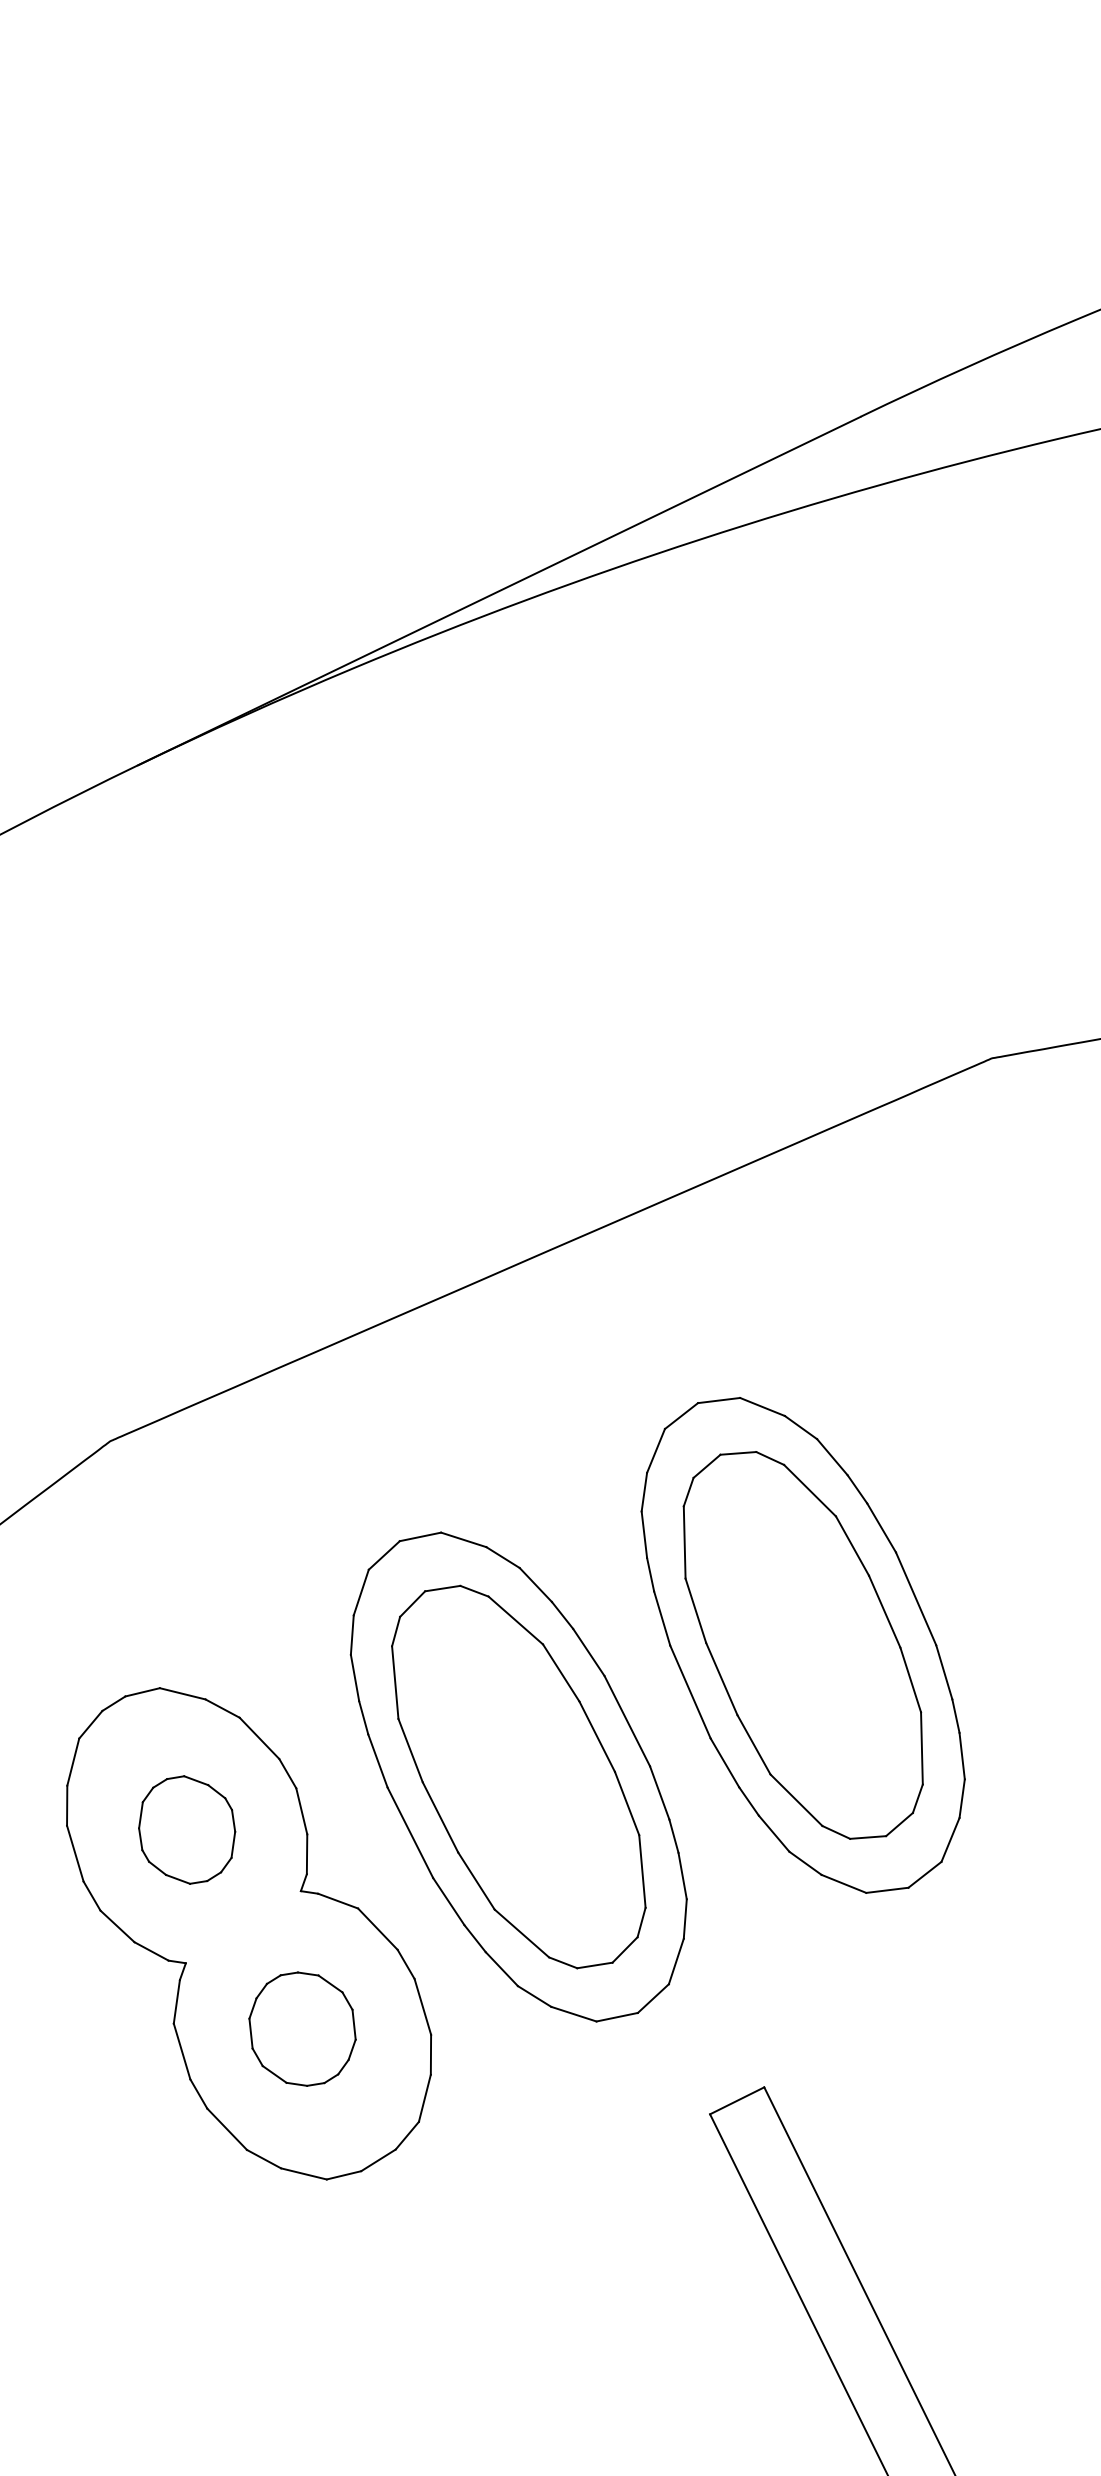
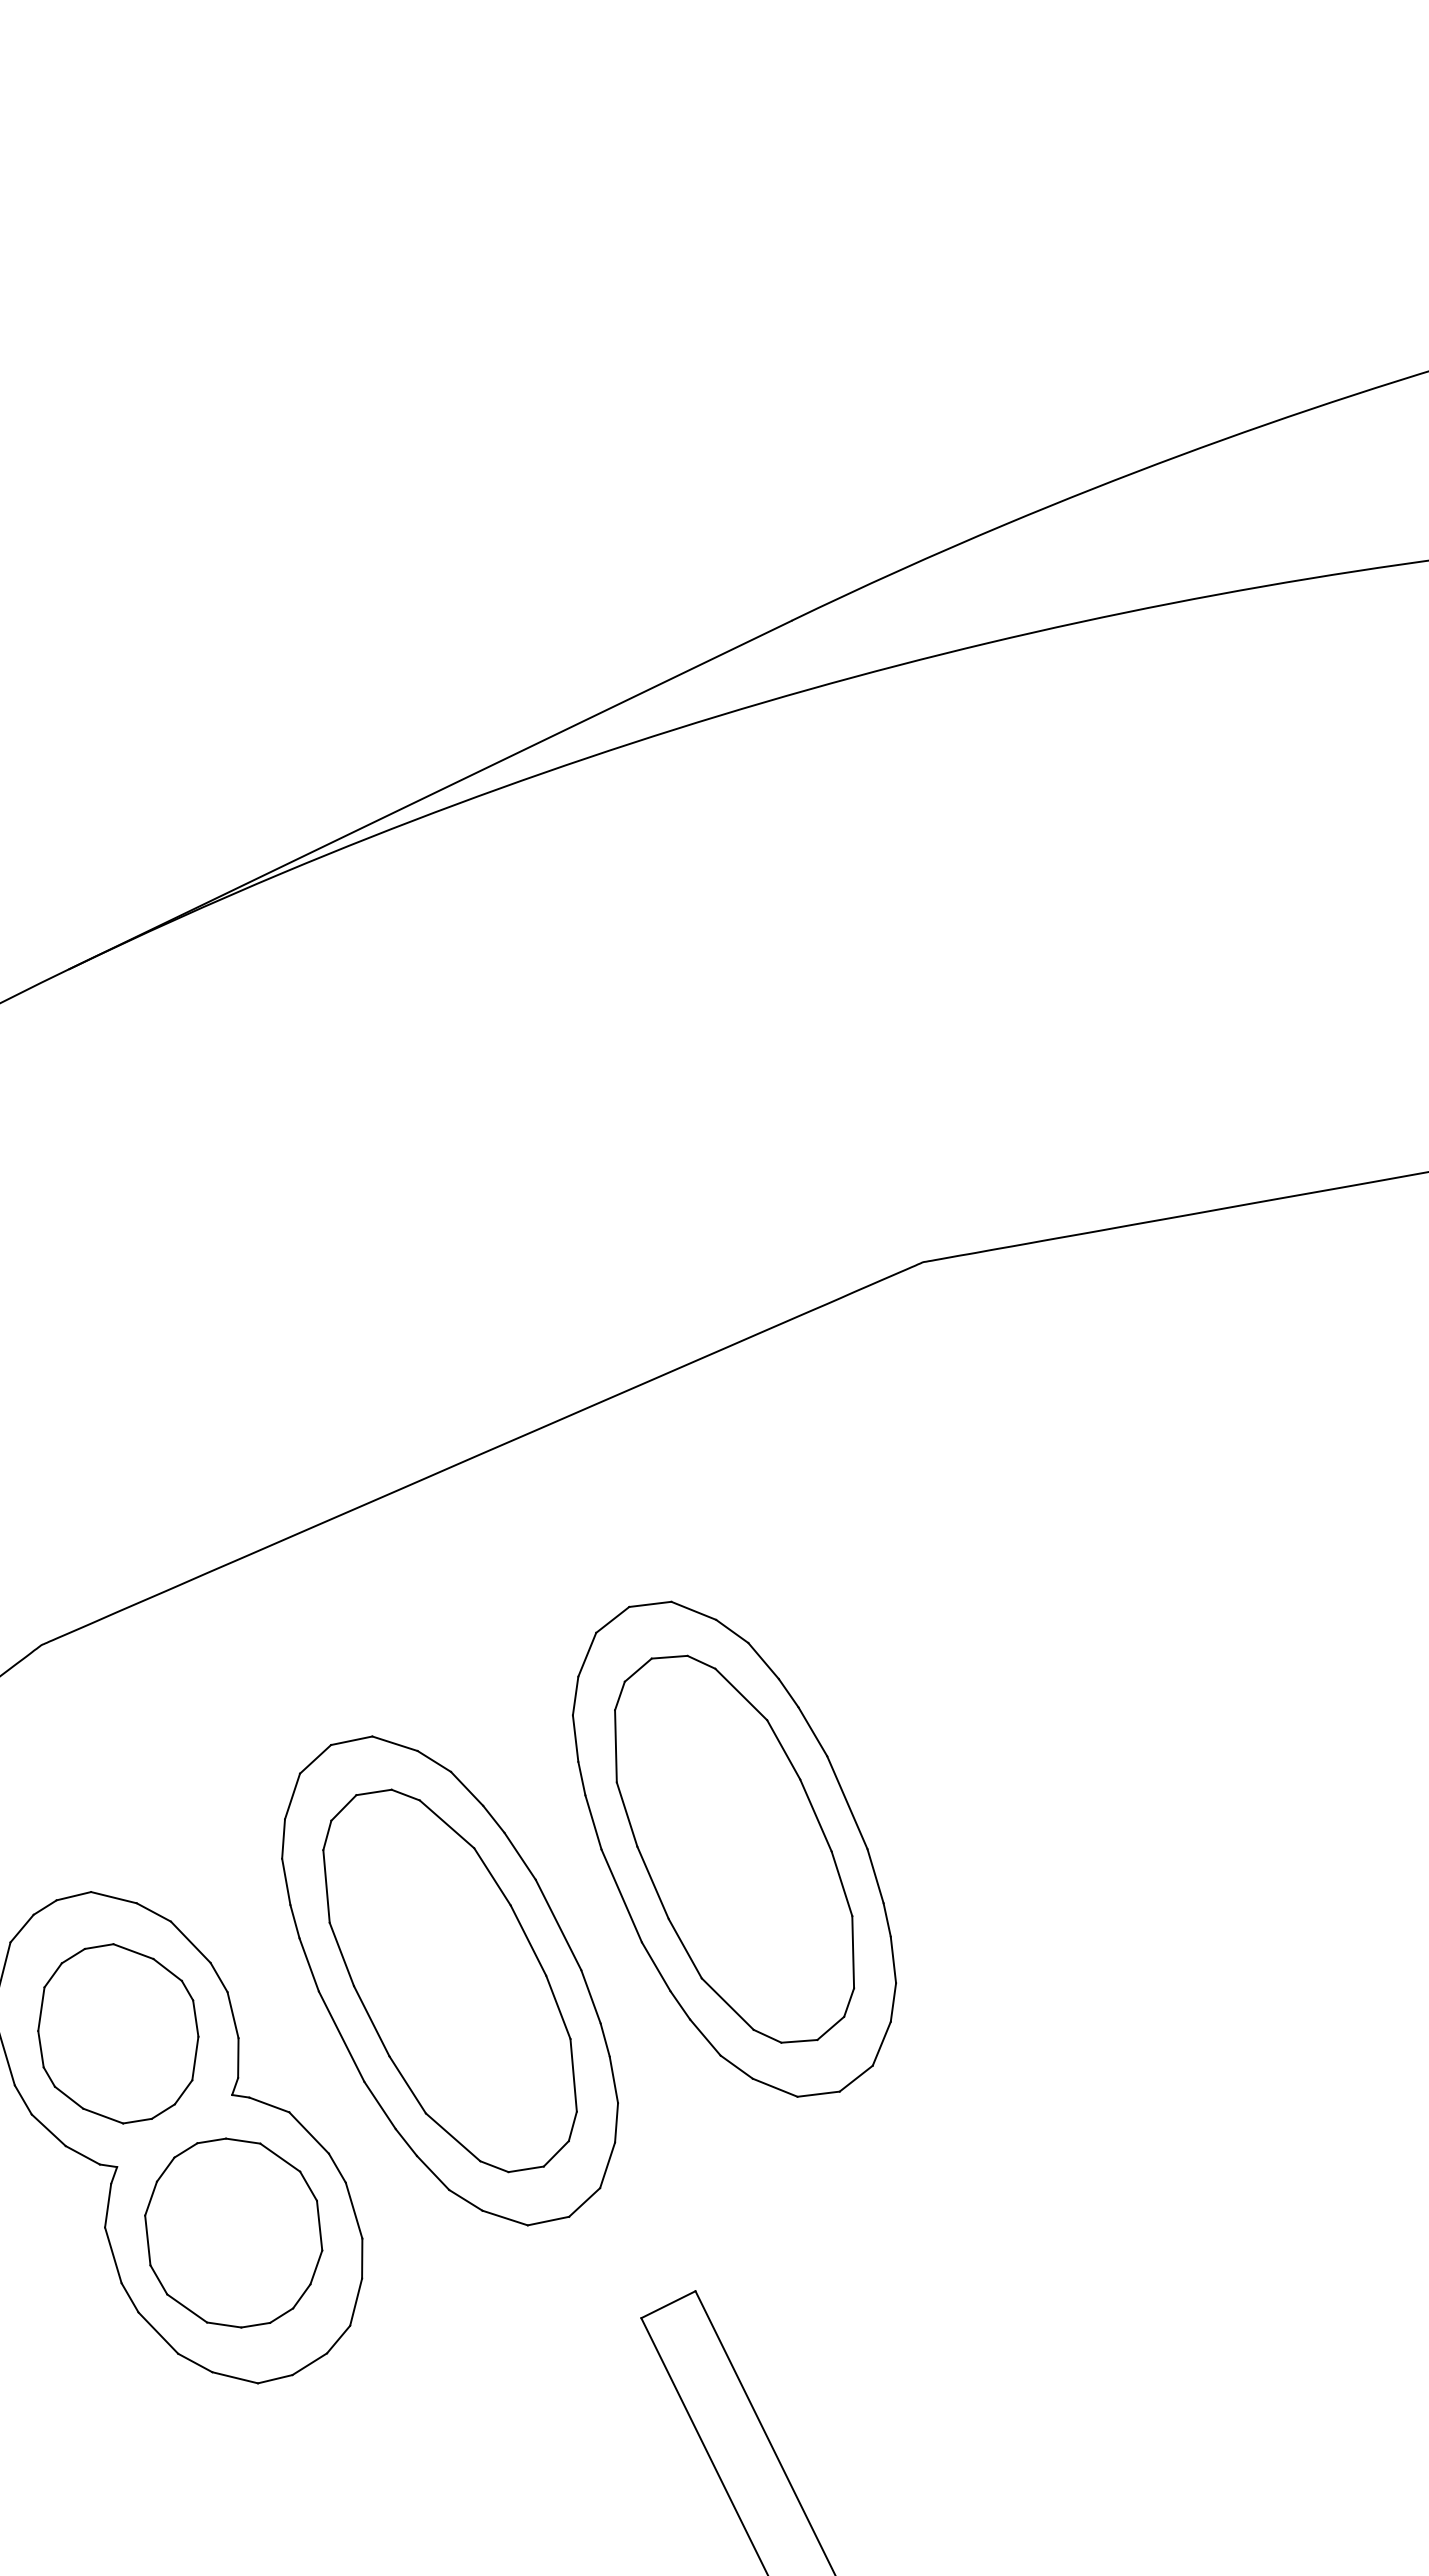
part: (187, 1829) -> (118, 2033), size x1.67
part: (302, 2028) -> (233, 2232), size x1.67

